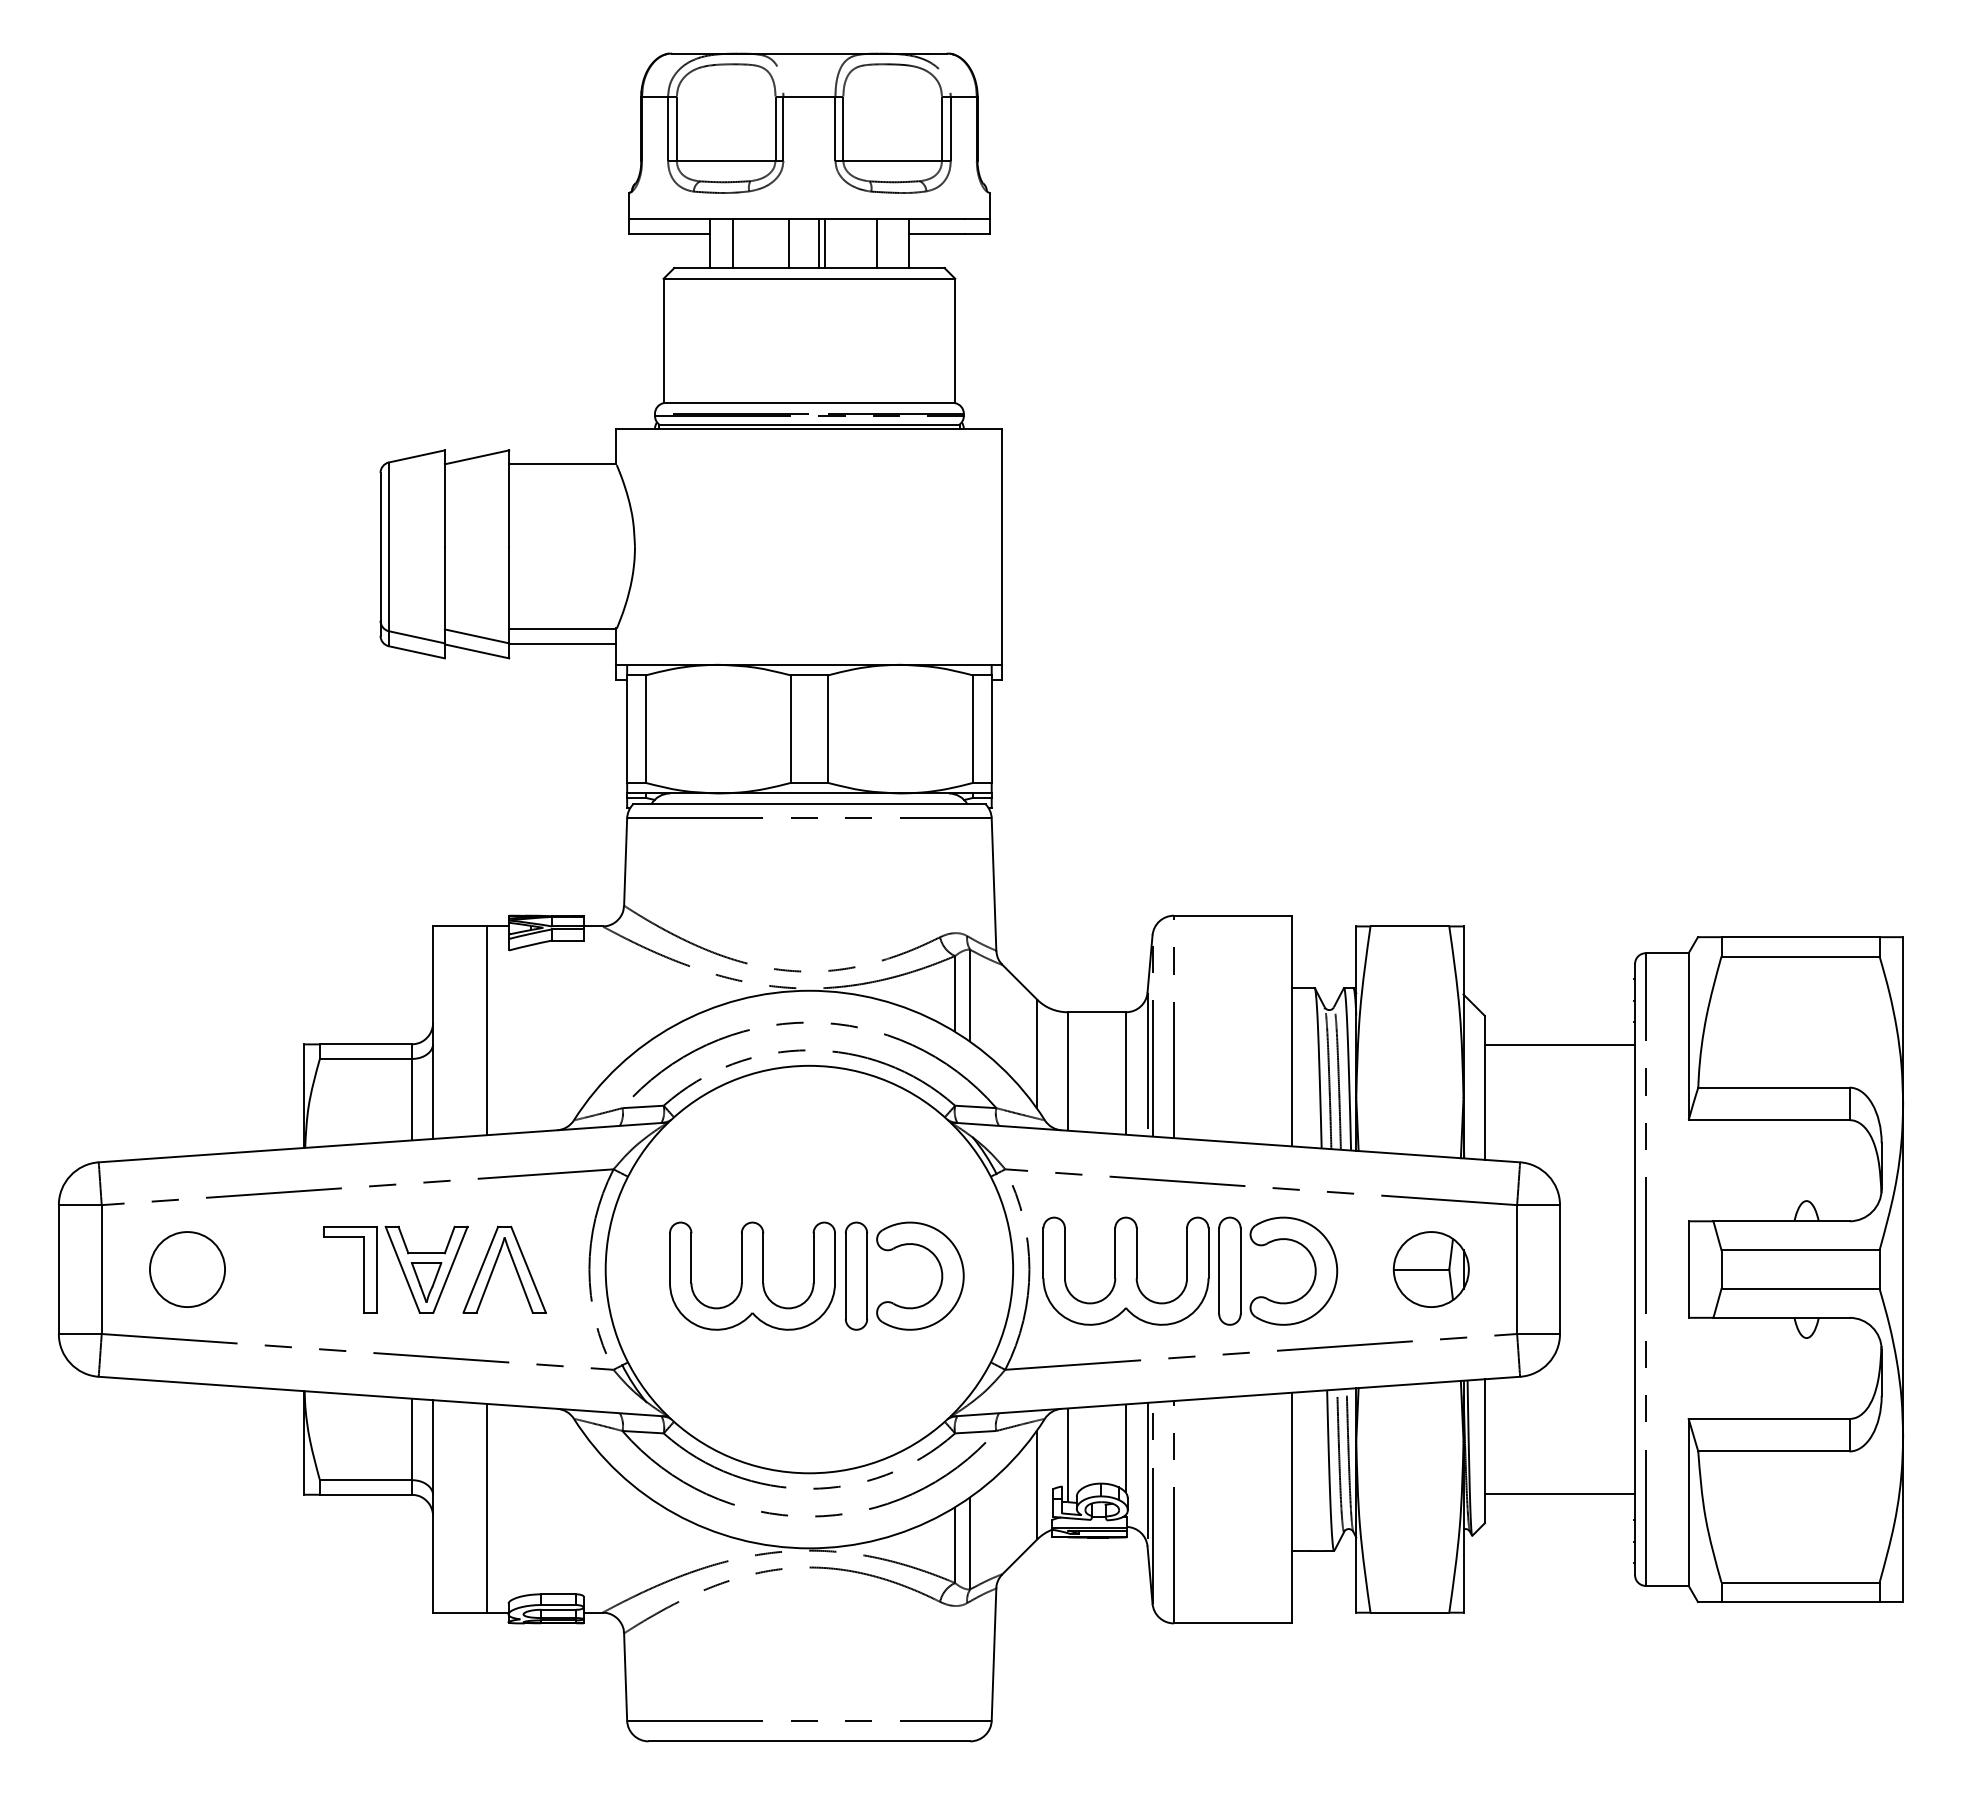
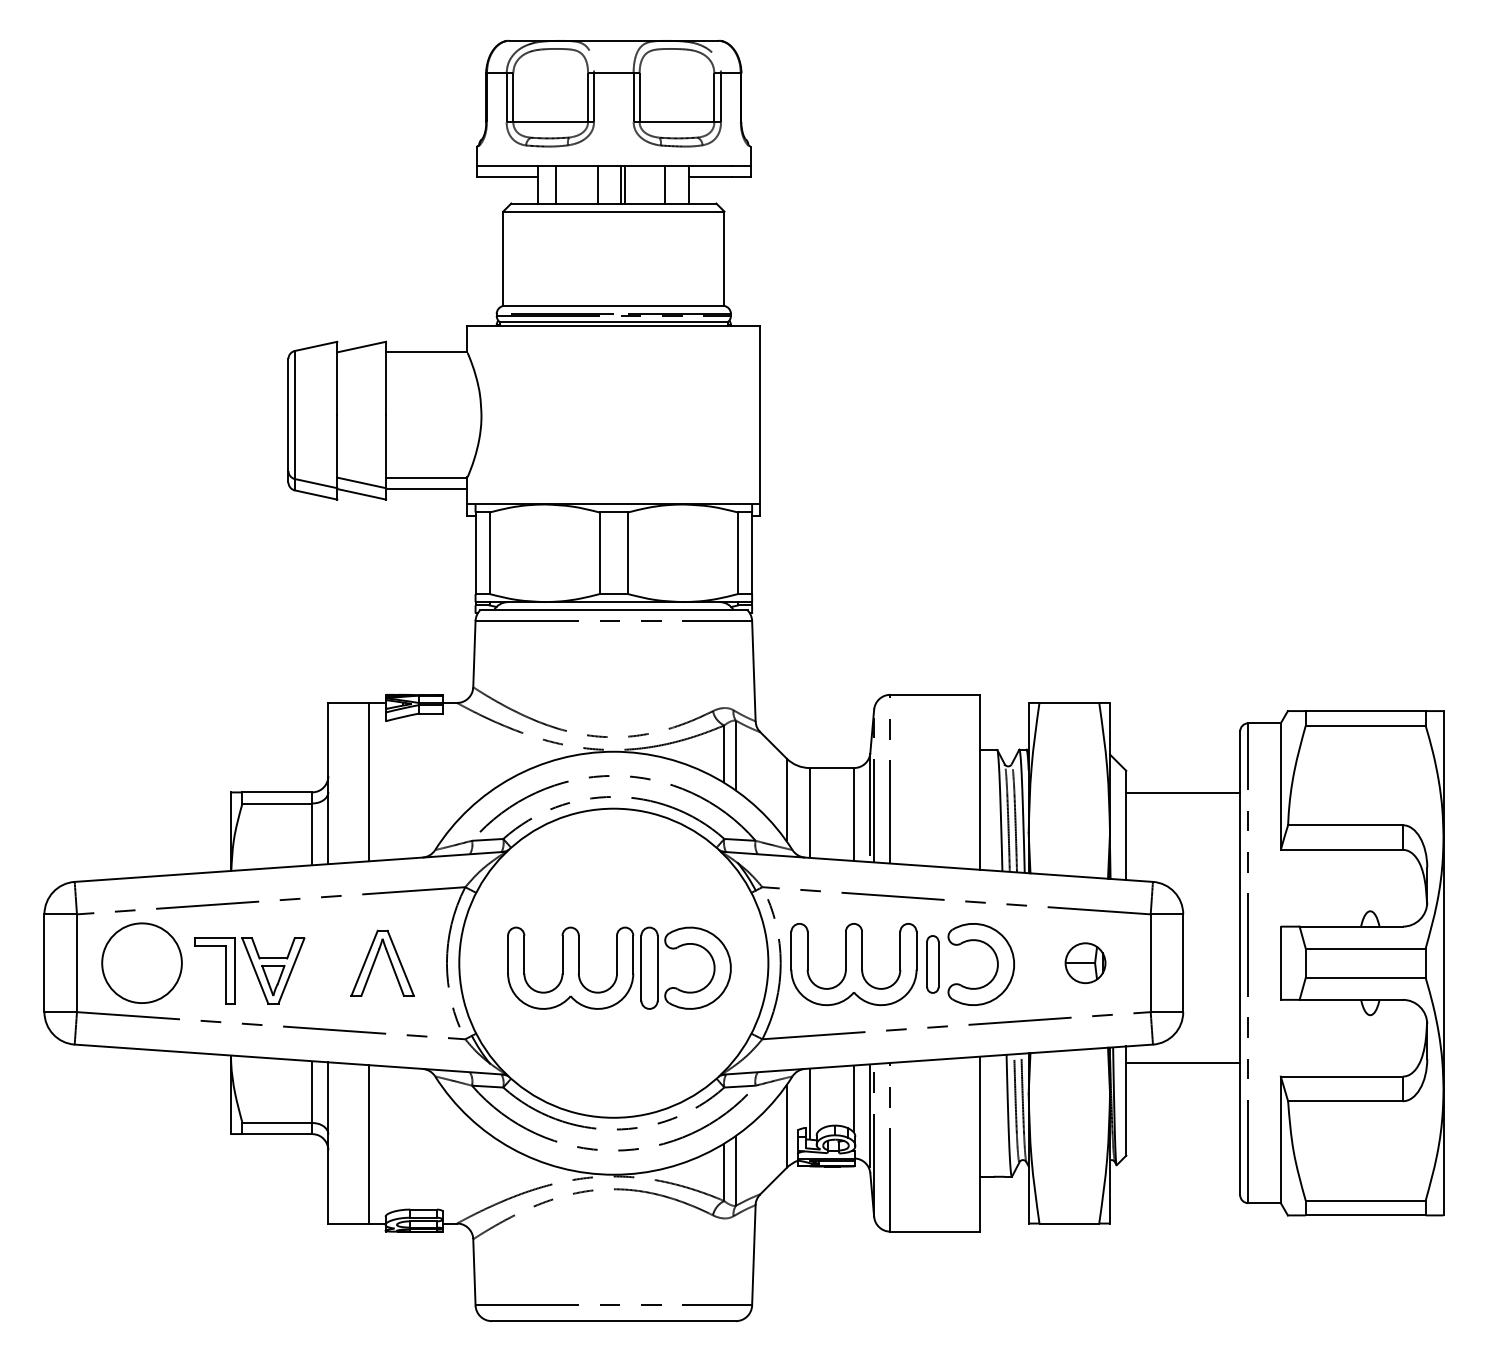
circle: (187, 1269) -> (142, 963), size x1.4
part: (395, 1269) -> (249, 970), moved
part: (1430, 1269) -> (1084, 963), size x0.7
part: (1229, 1270) -> (932, 963), size x0.7
line: (1559, 1493) -> (1182, 1063), moved

